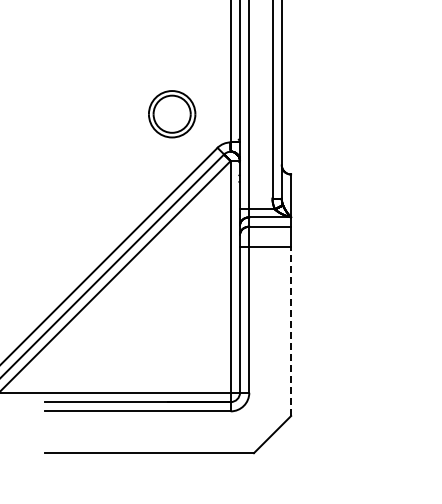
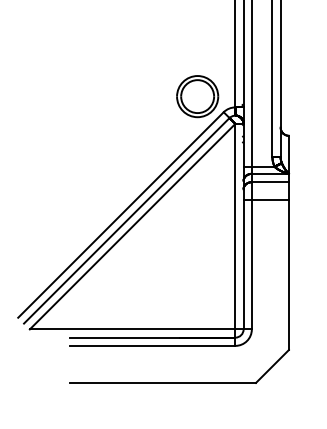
part: (172, 114) -> (197, 96), moved
line: (291, 331) -> (289, 275), dashed -> solid

